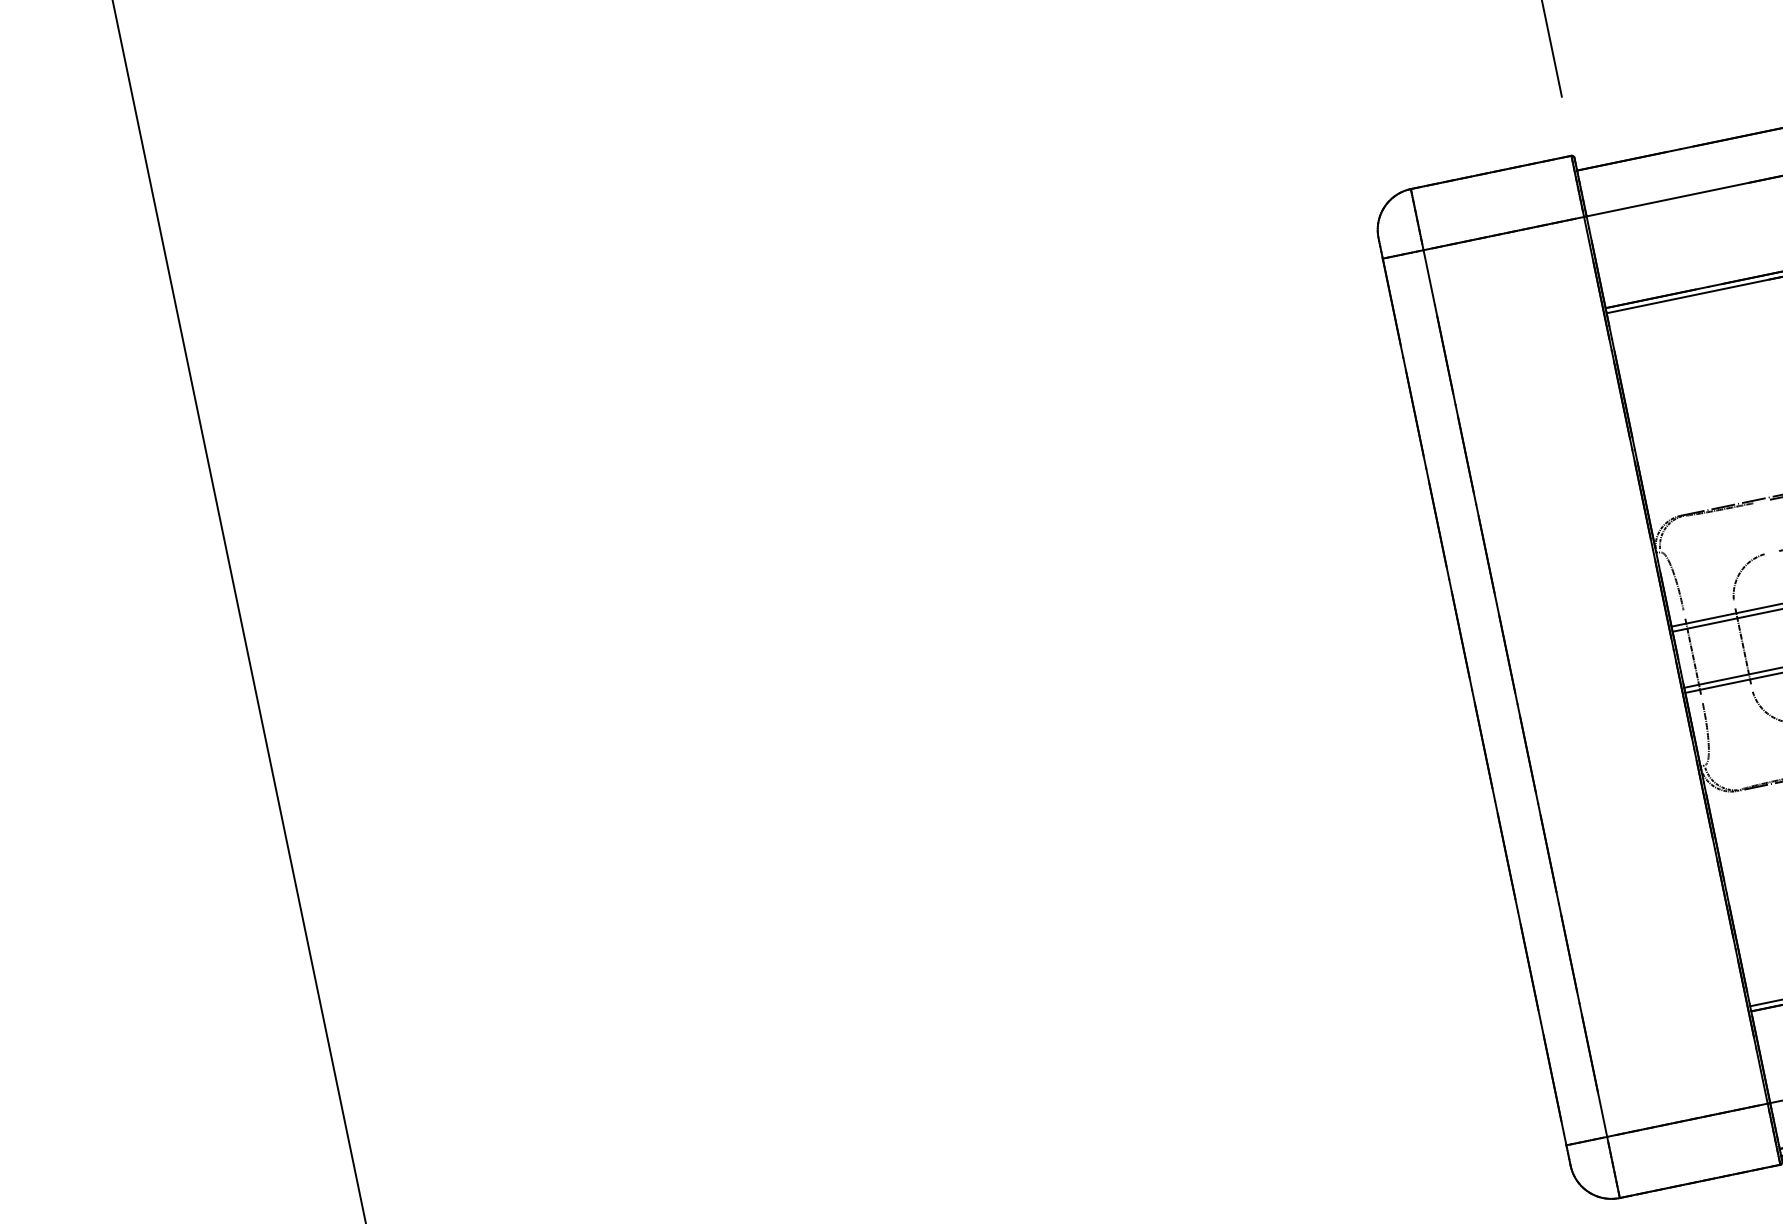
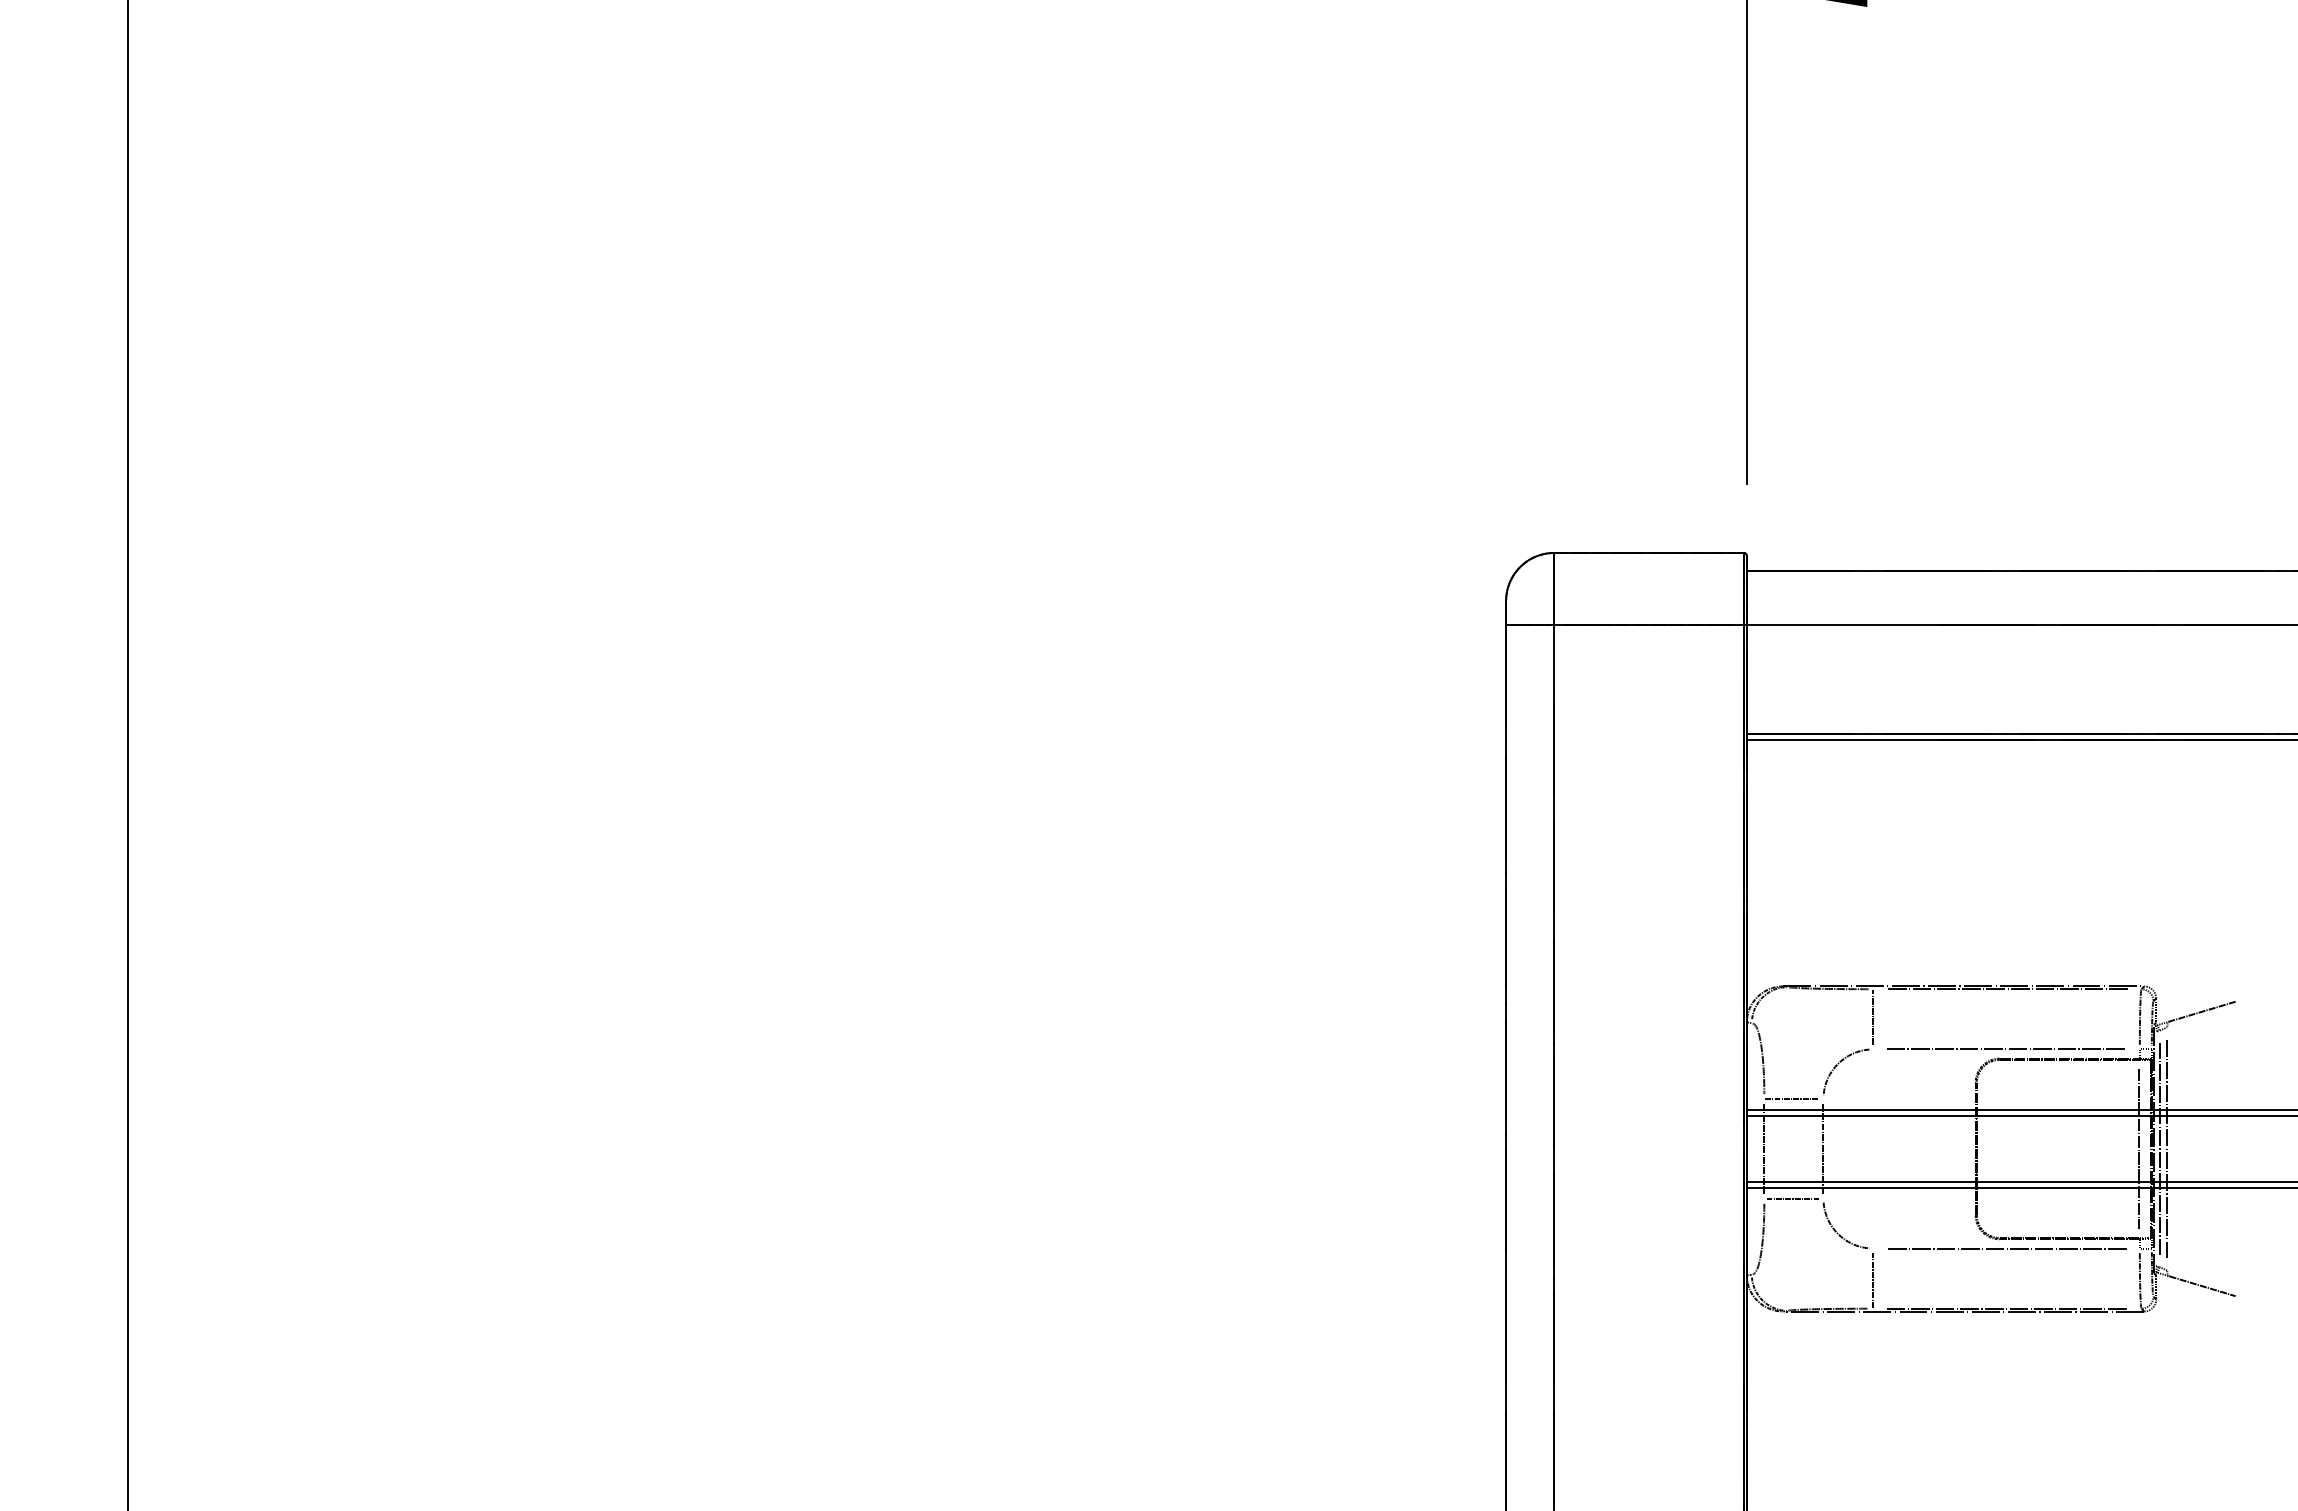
line: (1762, 525) -> (1873, 1016), added
line: (1708, 609) -> (1792, 1099), added
line: (1725, 693) -> (1792, 1198), added

